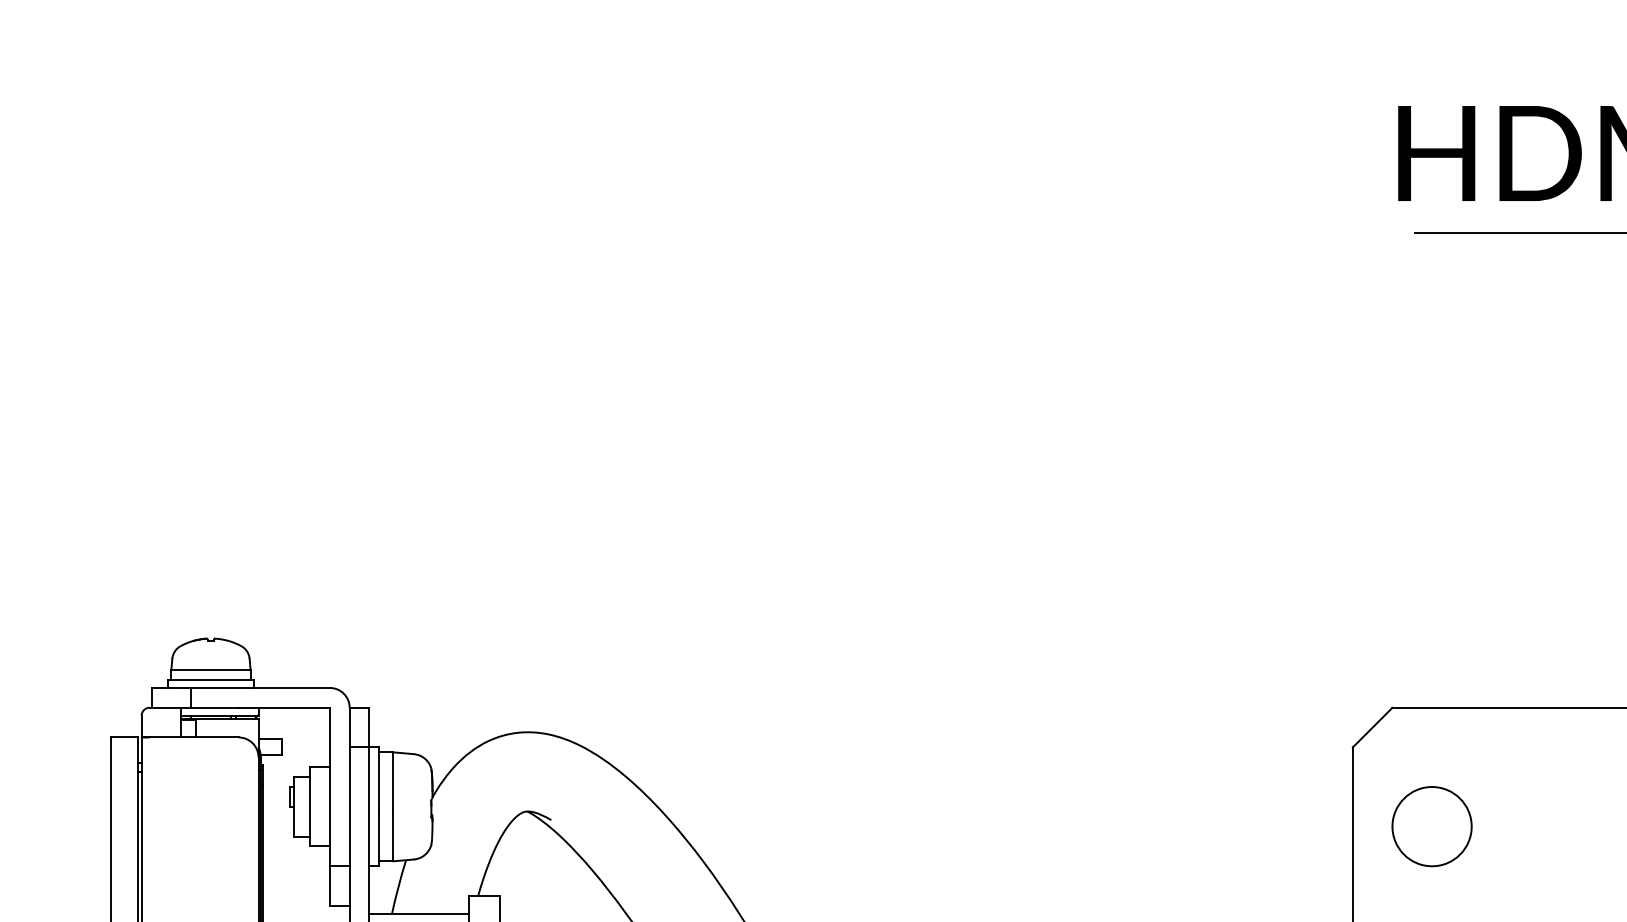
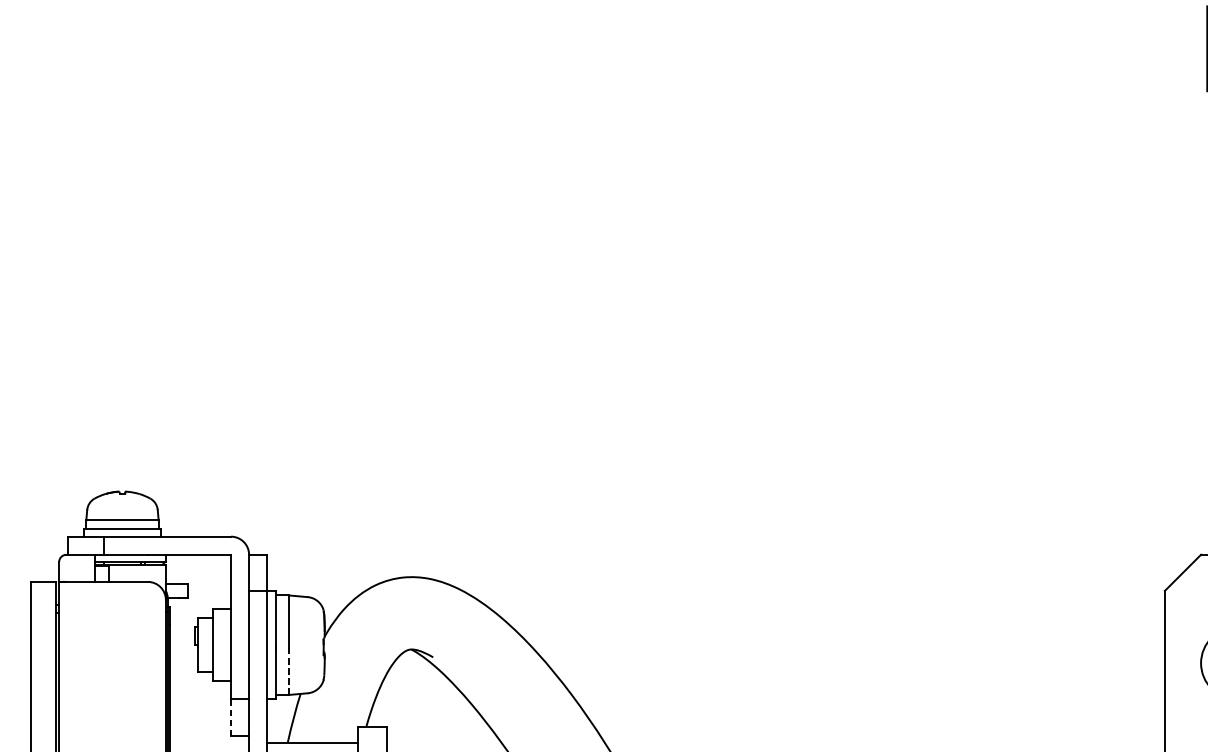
line: (393, 835) -> (289, 671), solid -> dashed
line: (329, 886) -> (230, 717), solid -> dashed

